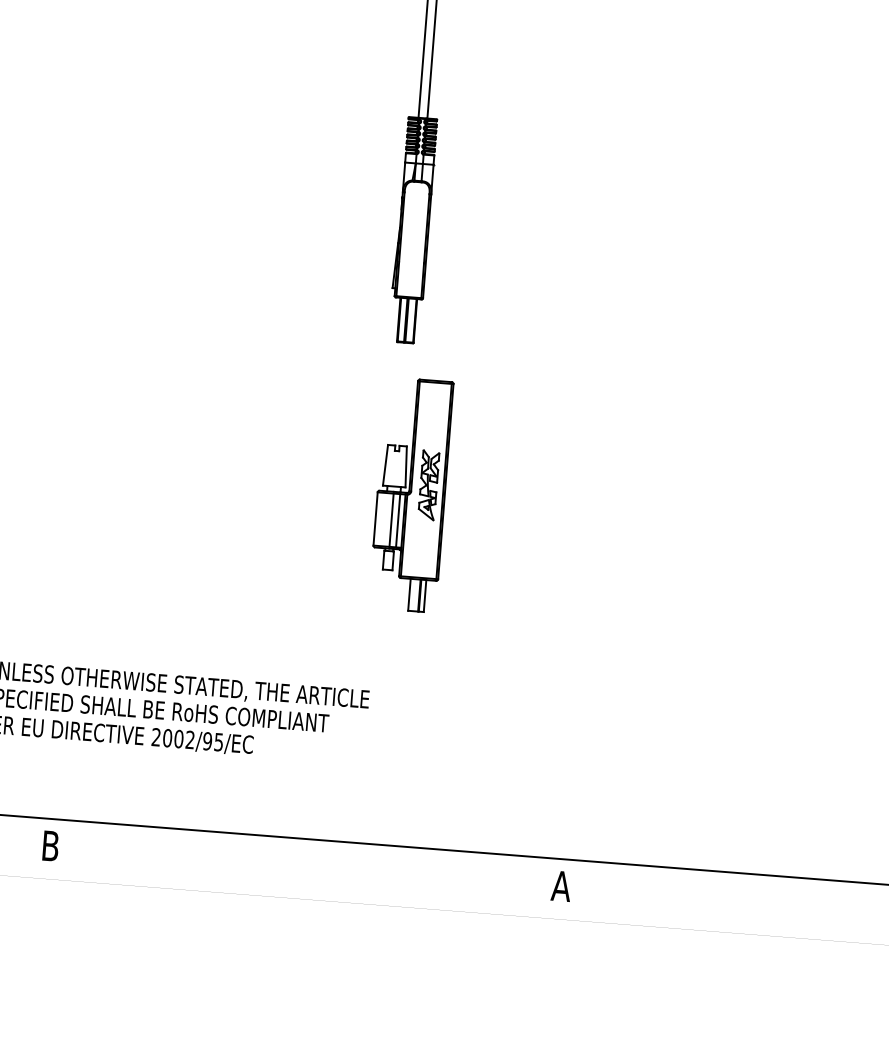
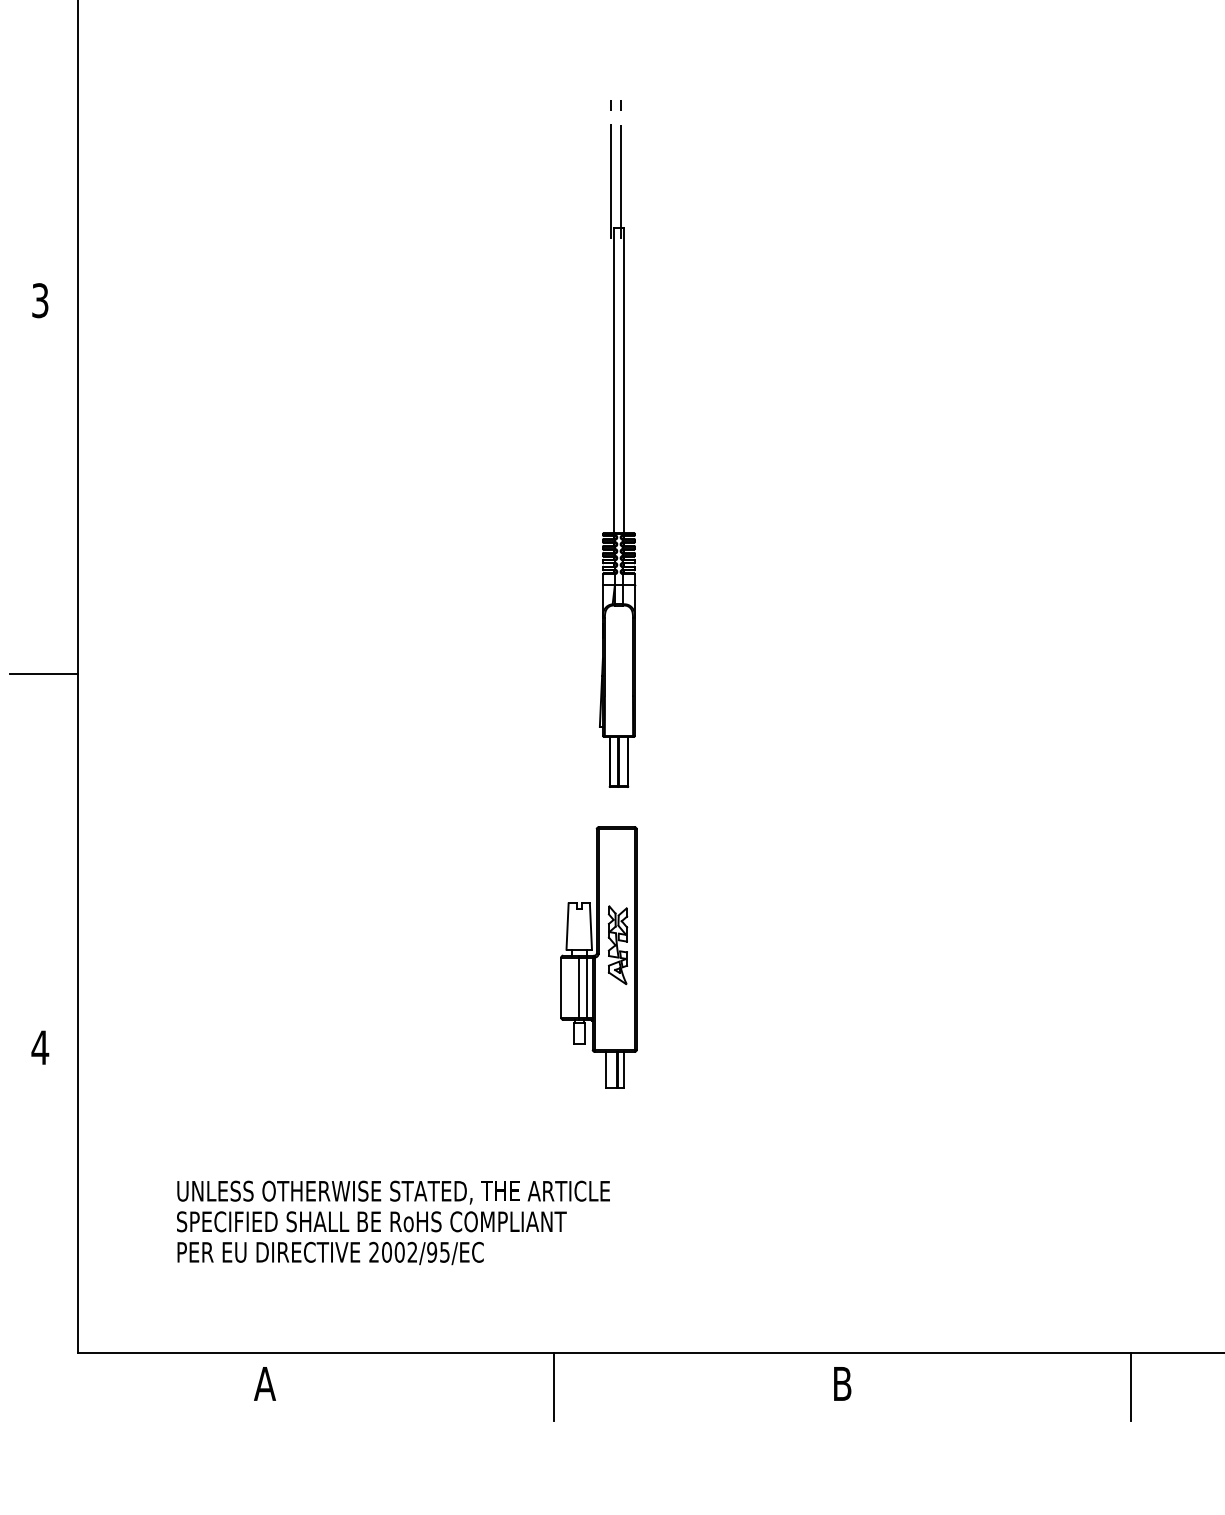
part: (410, 494) -> (598, 957), moved
text: (50, 845) -> (264, 1383), B -> A
line: (305, 869) -> (553, 1387), added
text: (561, 885) -> (842, 1383), A -> B
line: (816, 909) -> (1130, 1387), added

